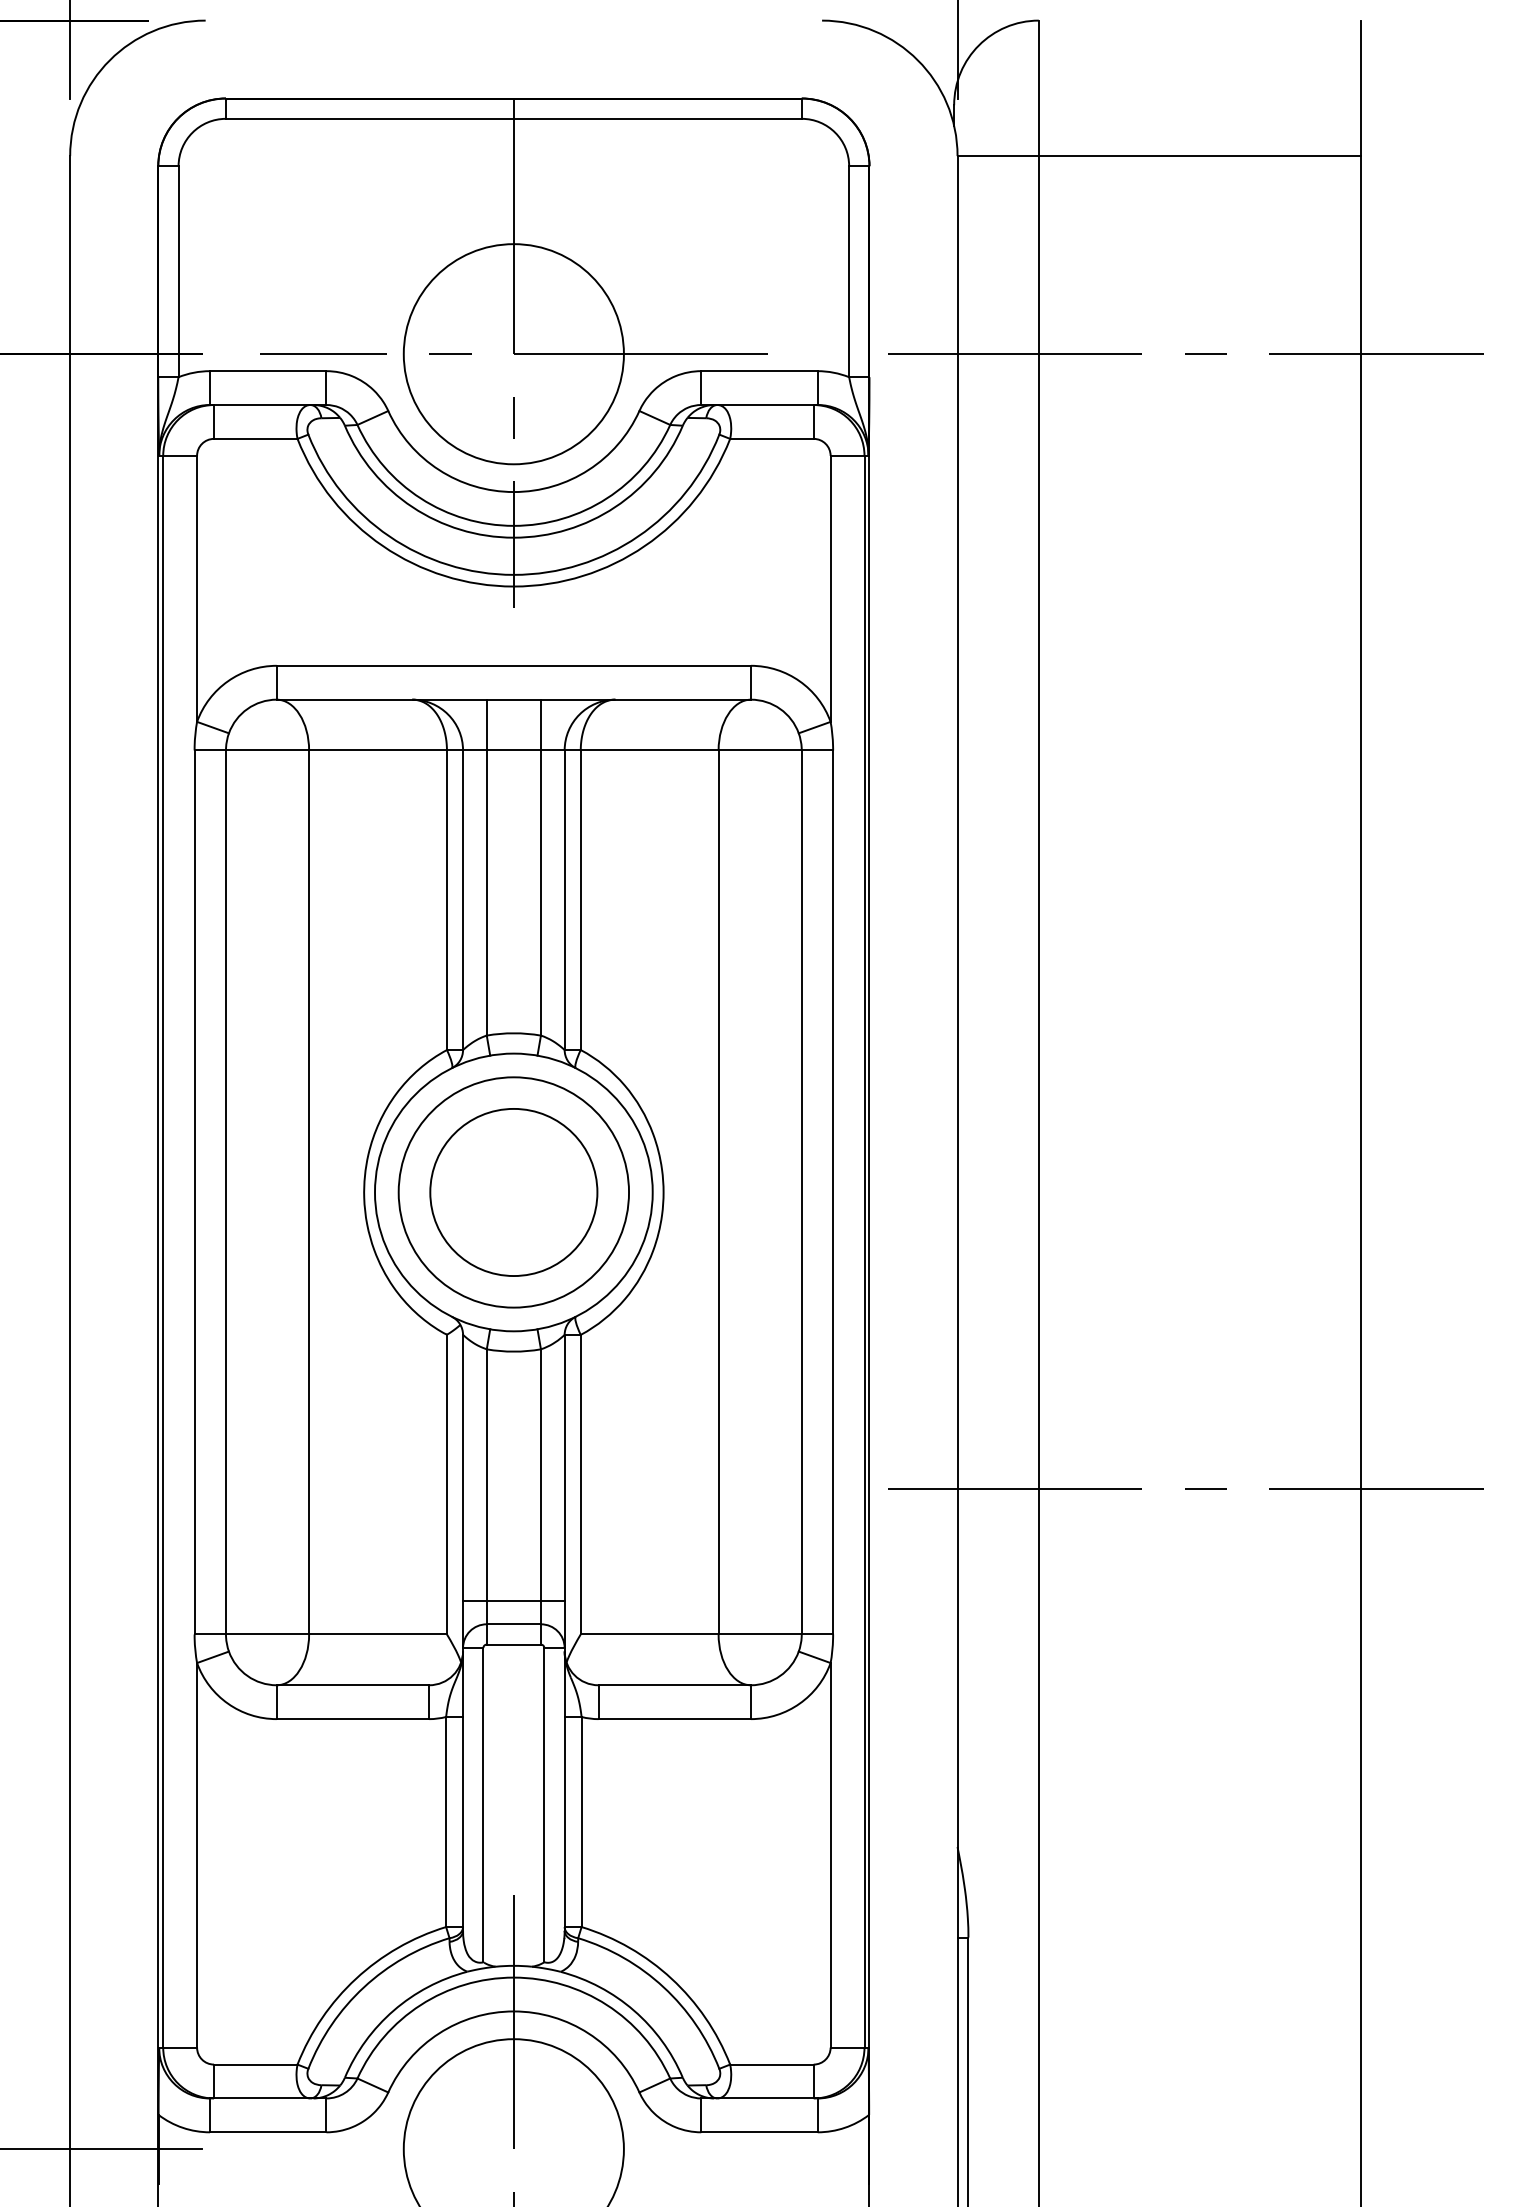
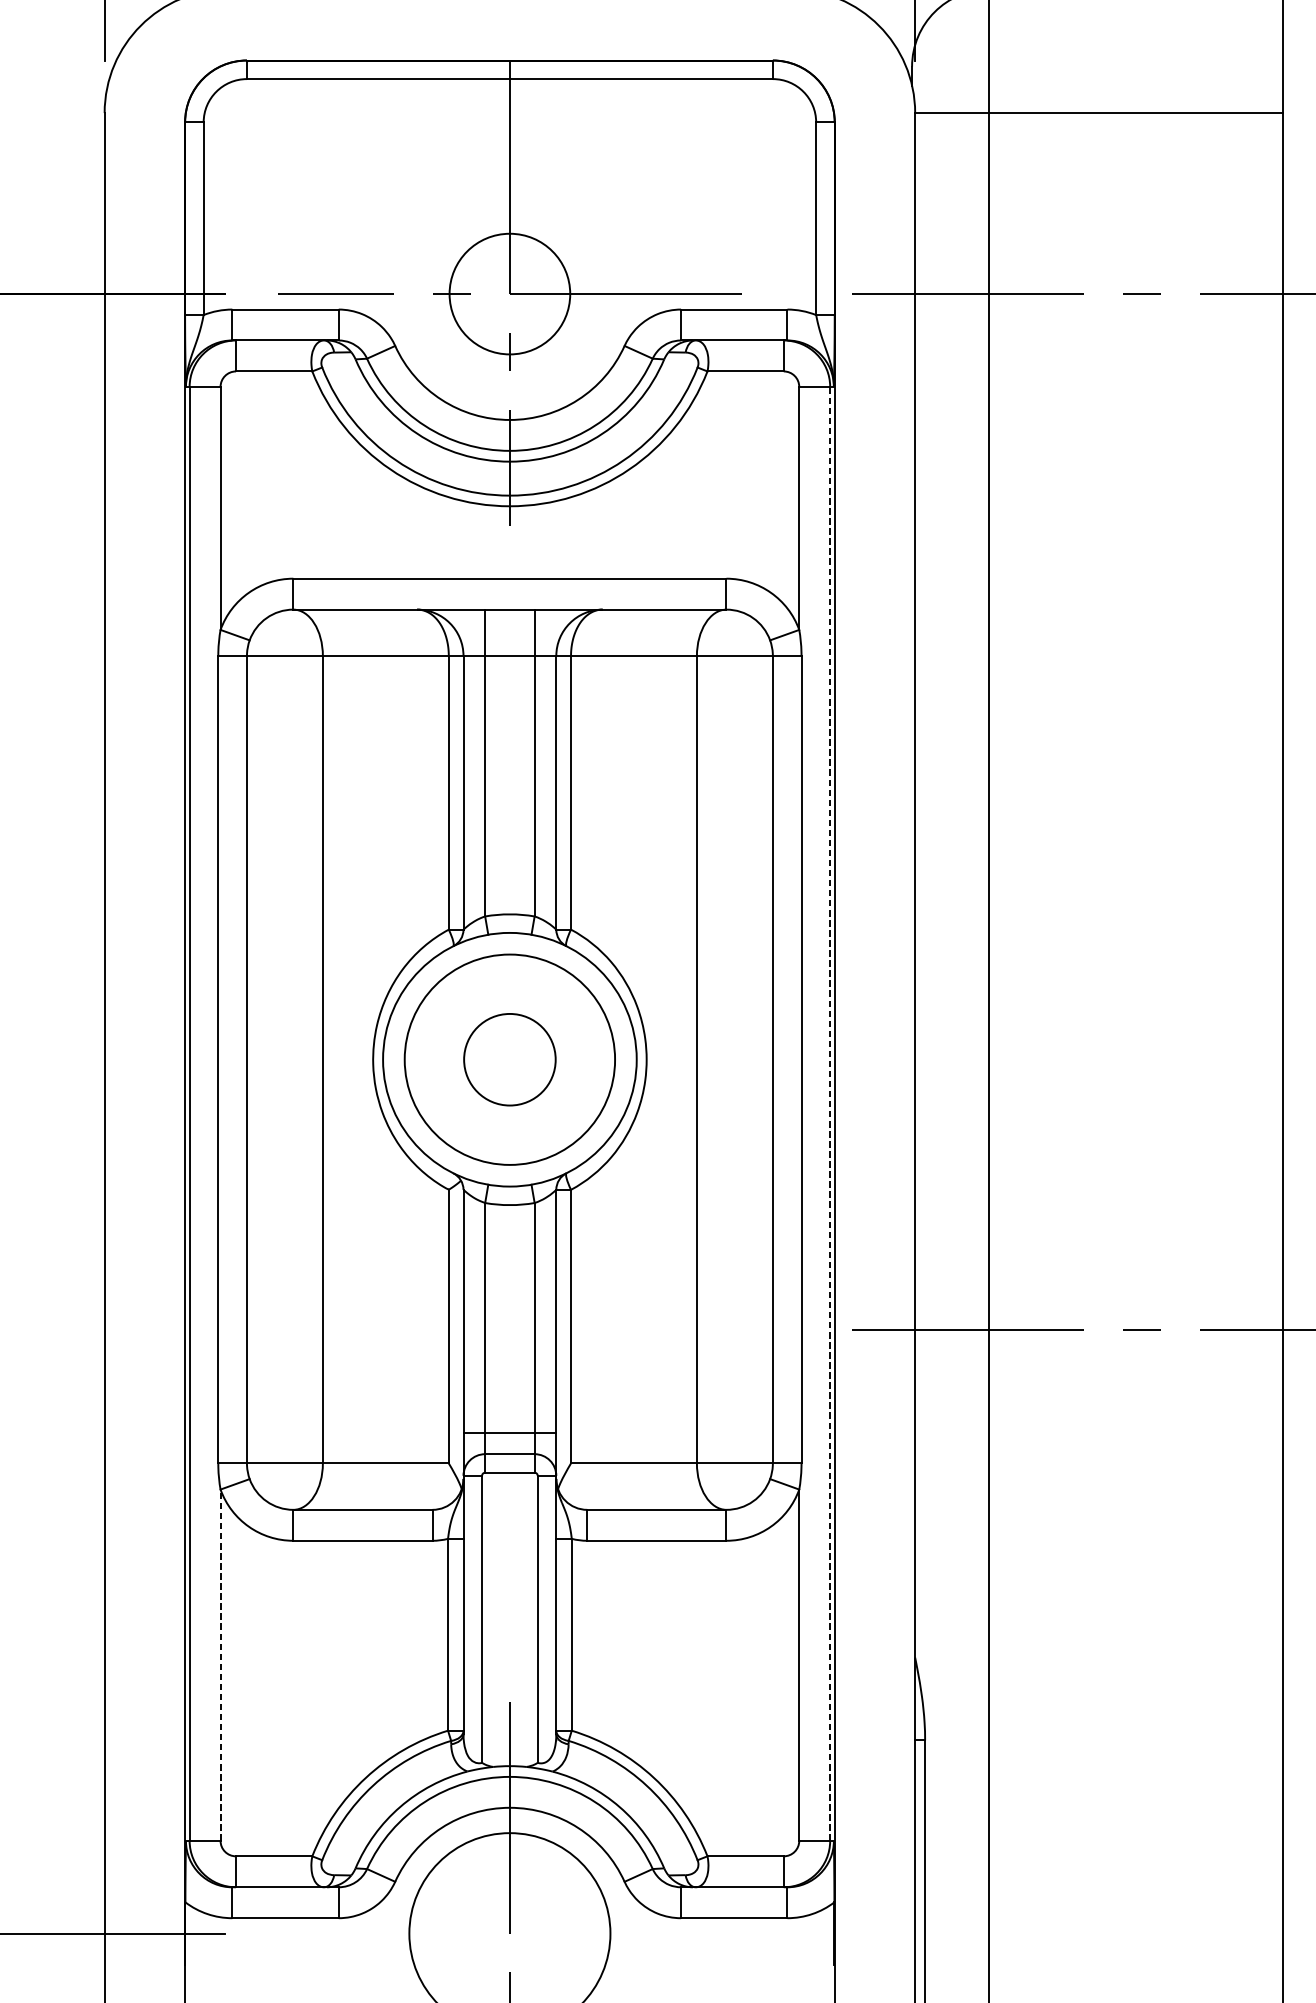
circle: (513, 354) -> (509, 294), size x0.6
circle: (513, 1192) -> (509, 1059), size x0.6
line: (864, 1251) -> (830, 1113), solid -> dashed
line: (197, 1854) -> (220, 1664), solid -> dashed

